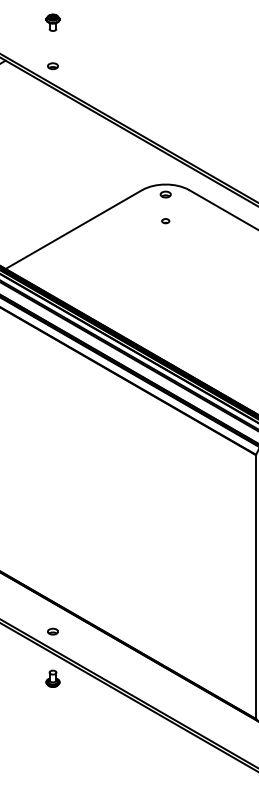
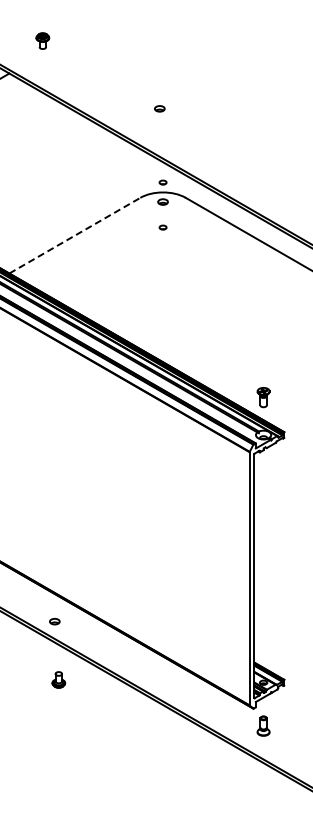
part: (52, 22) -> (42, 40), moved
part: (52, 65) -> (159, 108), moved
part: (165, 174) -> (162, 182), added
line: (73, 229) -> (74, 235), solid -> dashed
part: (52, 678) -> (58, 679), moved

